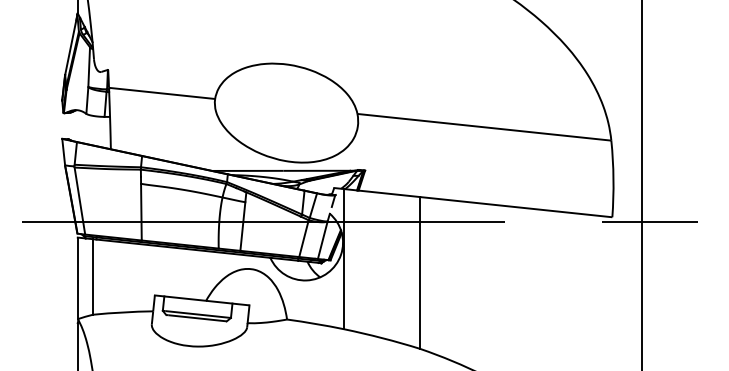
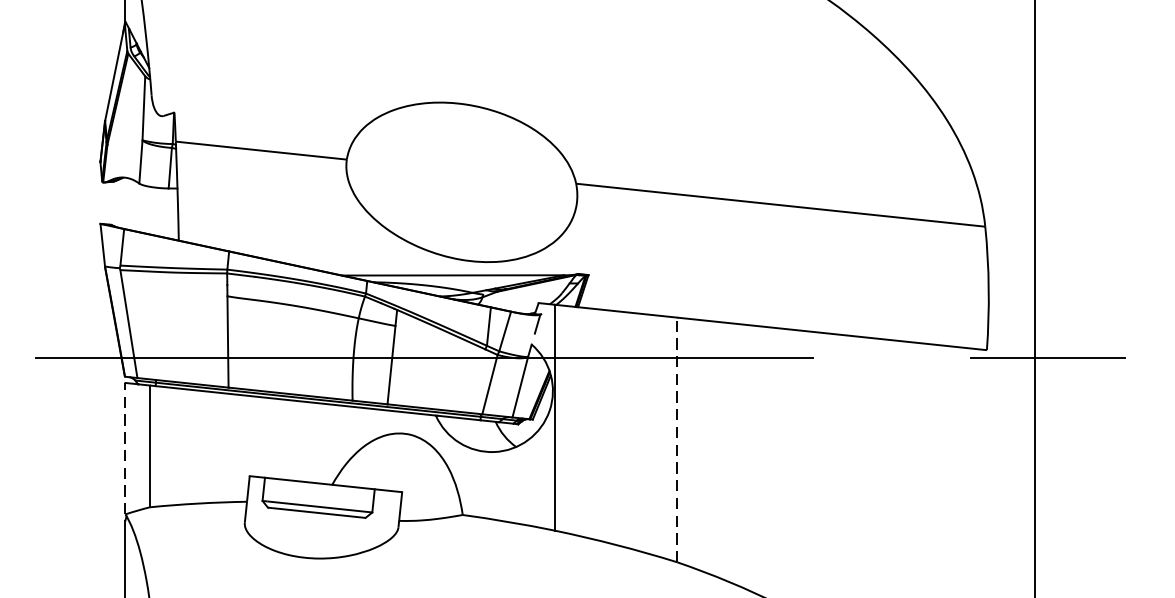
line: (420, 272) -> (677, 439), solid -> dashed
line: (77, 278) -> (125, 448), solid -> dashed

